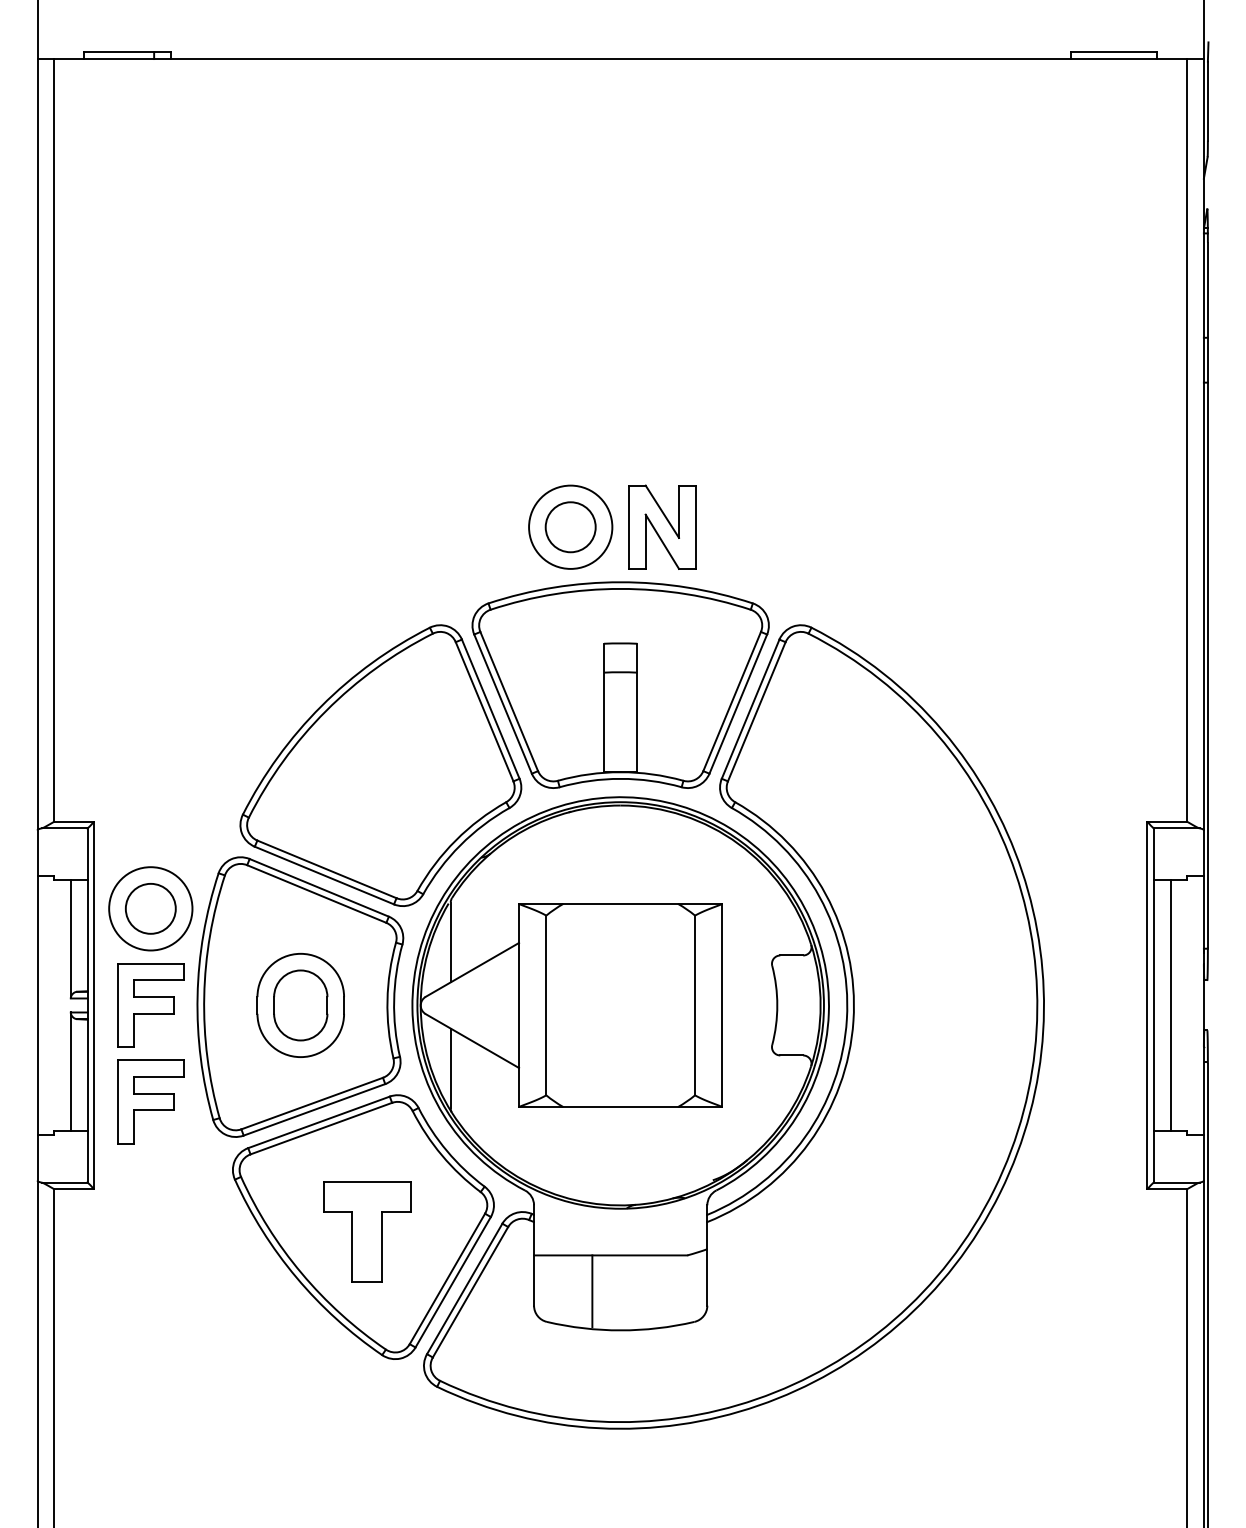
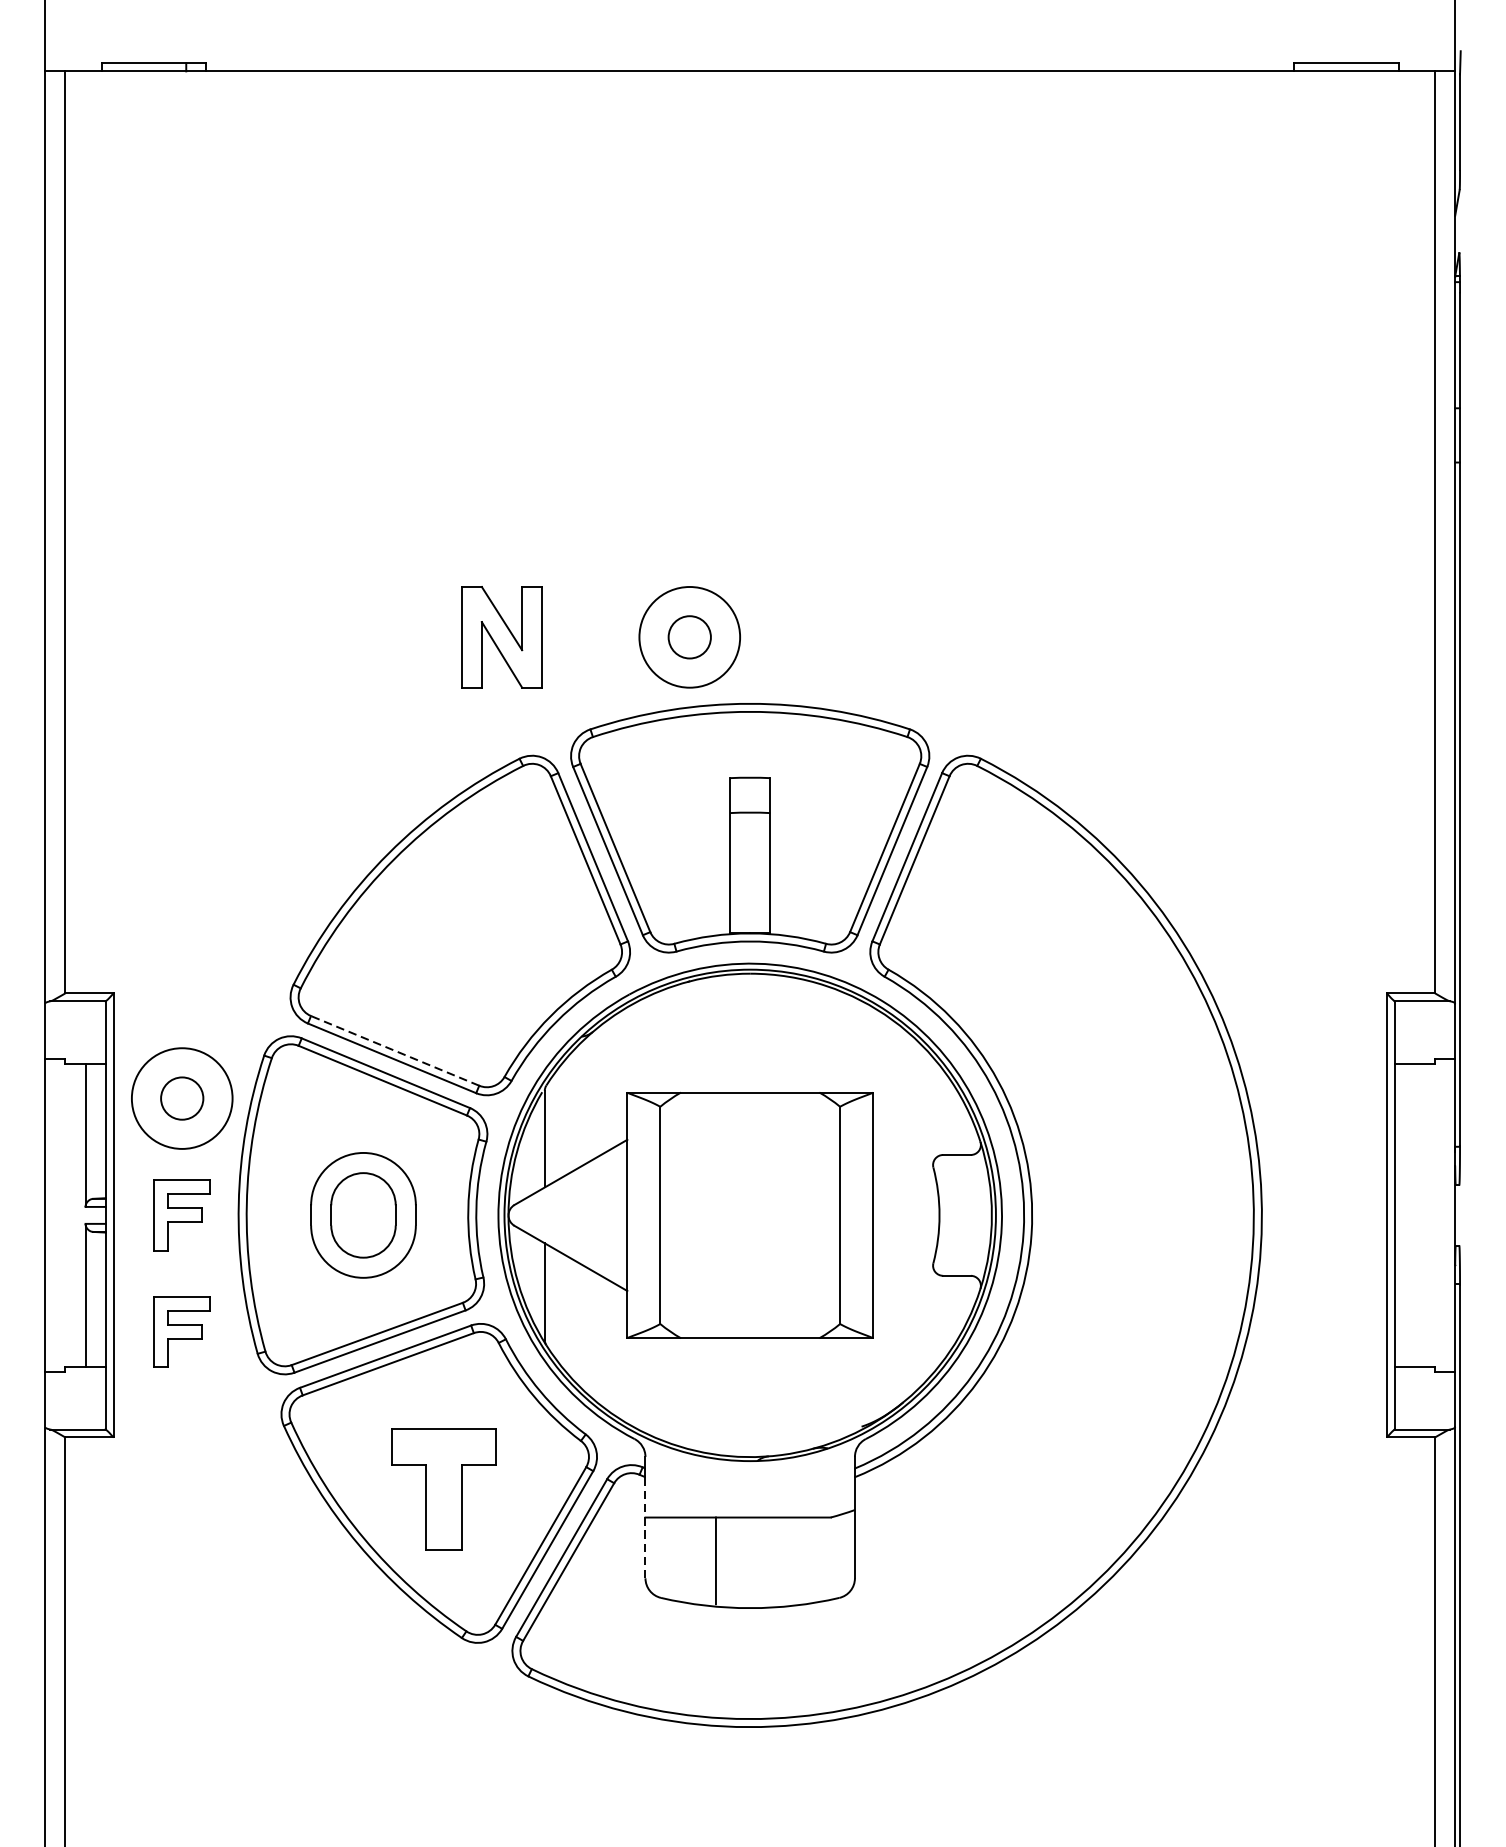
part: (662, 526) -> (502, 636), moved
circle: (570, 527) -> (689, 637), size x0.7
line: (326, 869) -> (394, 1051), solid -> dashed
circle: (150, 908) -> (181, 1098), size x0.7
part: (150, 1005) -> (181, 1215), size x0.7
line: (1170, 1005) -> (1414, 1215), removed
part: (150, 1101) -> (181, 1331), size x0.7
line: (534, 1263) -> (646, 1527), solid -> dashed

